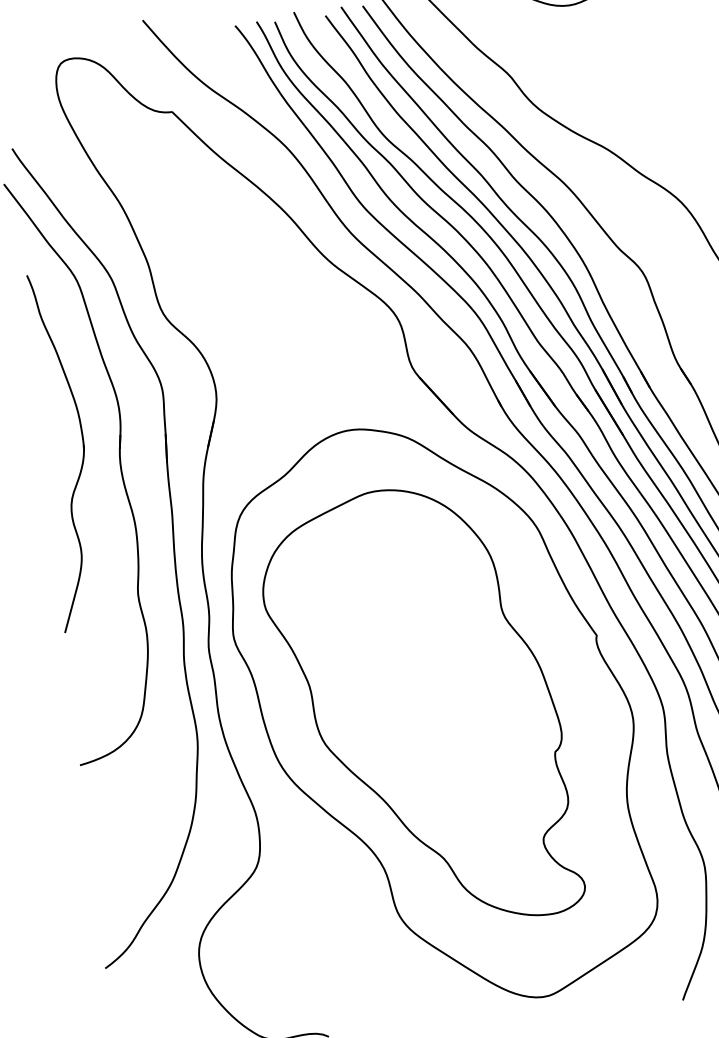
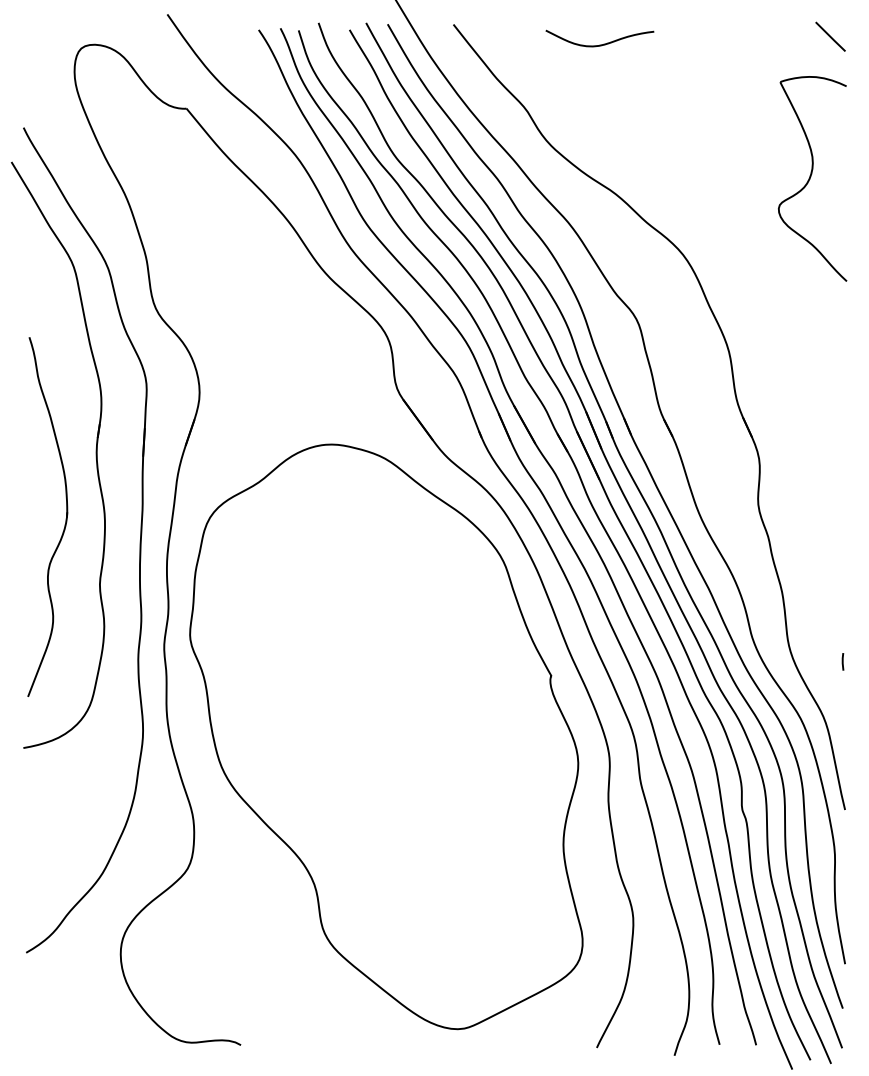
part: (82, 451) -> (65, 518), moved
part: (419, 707) -> (367, 727), removed

